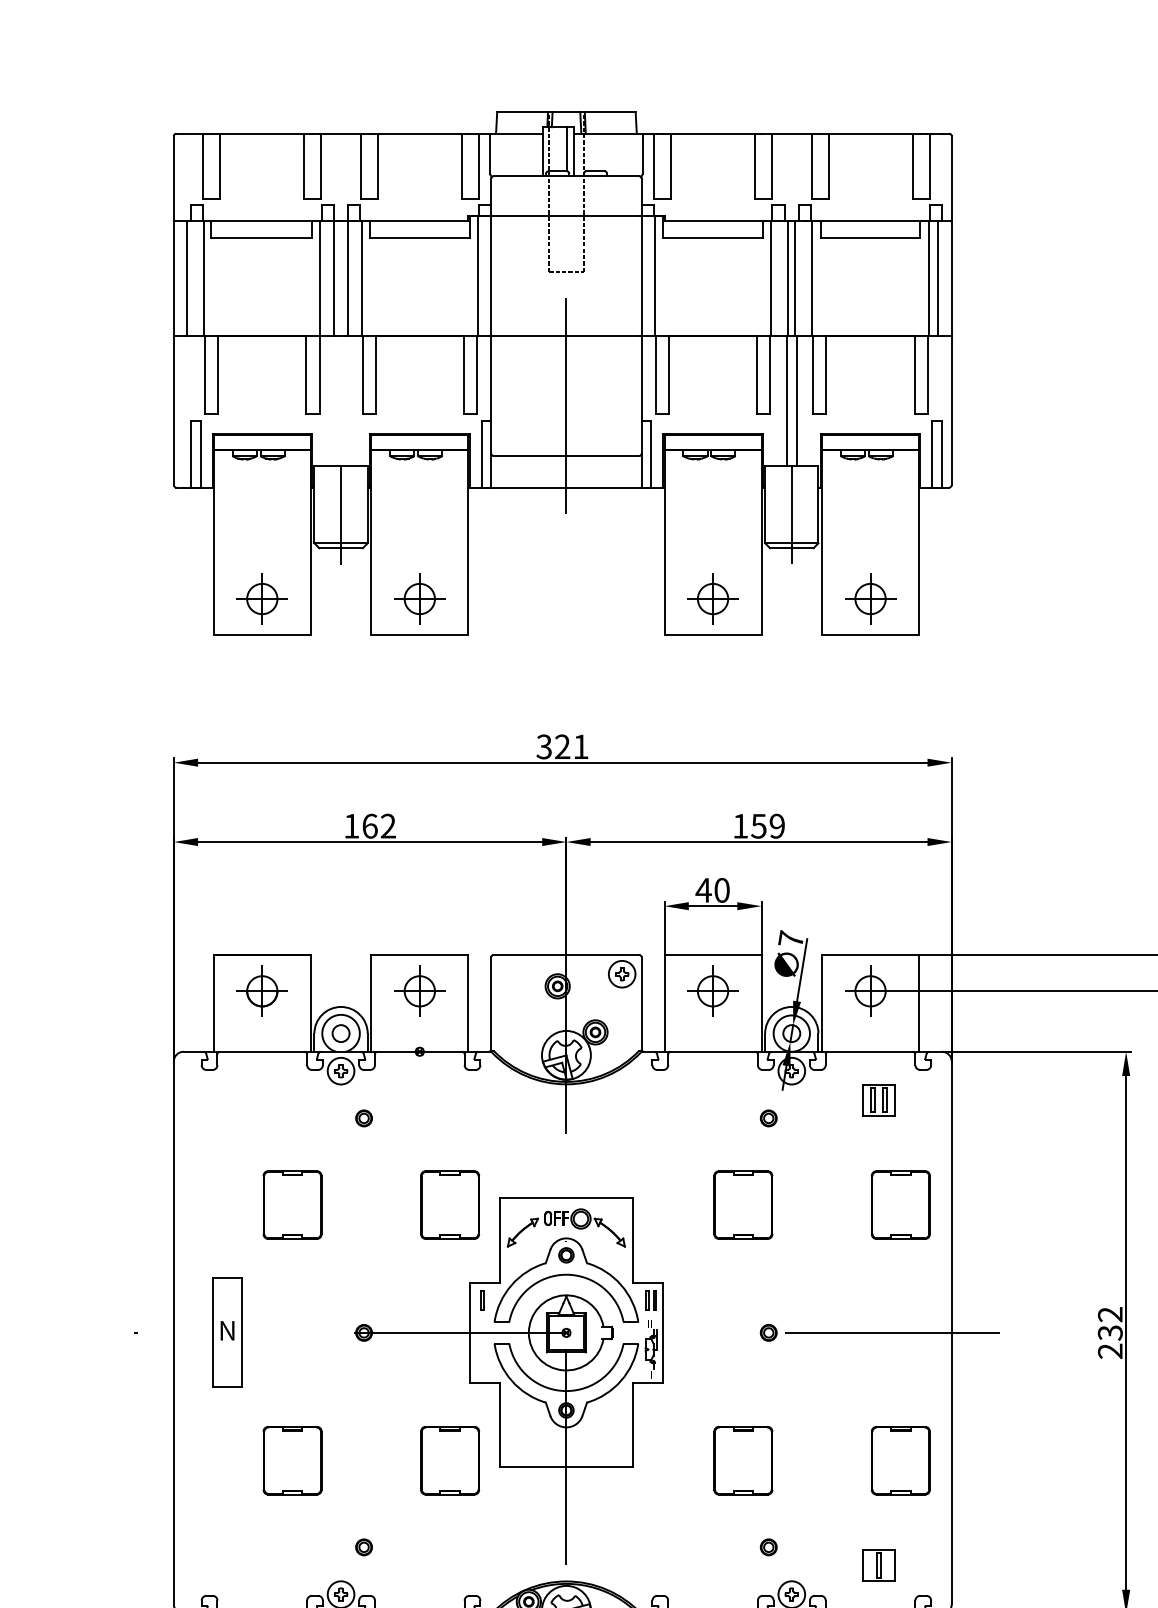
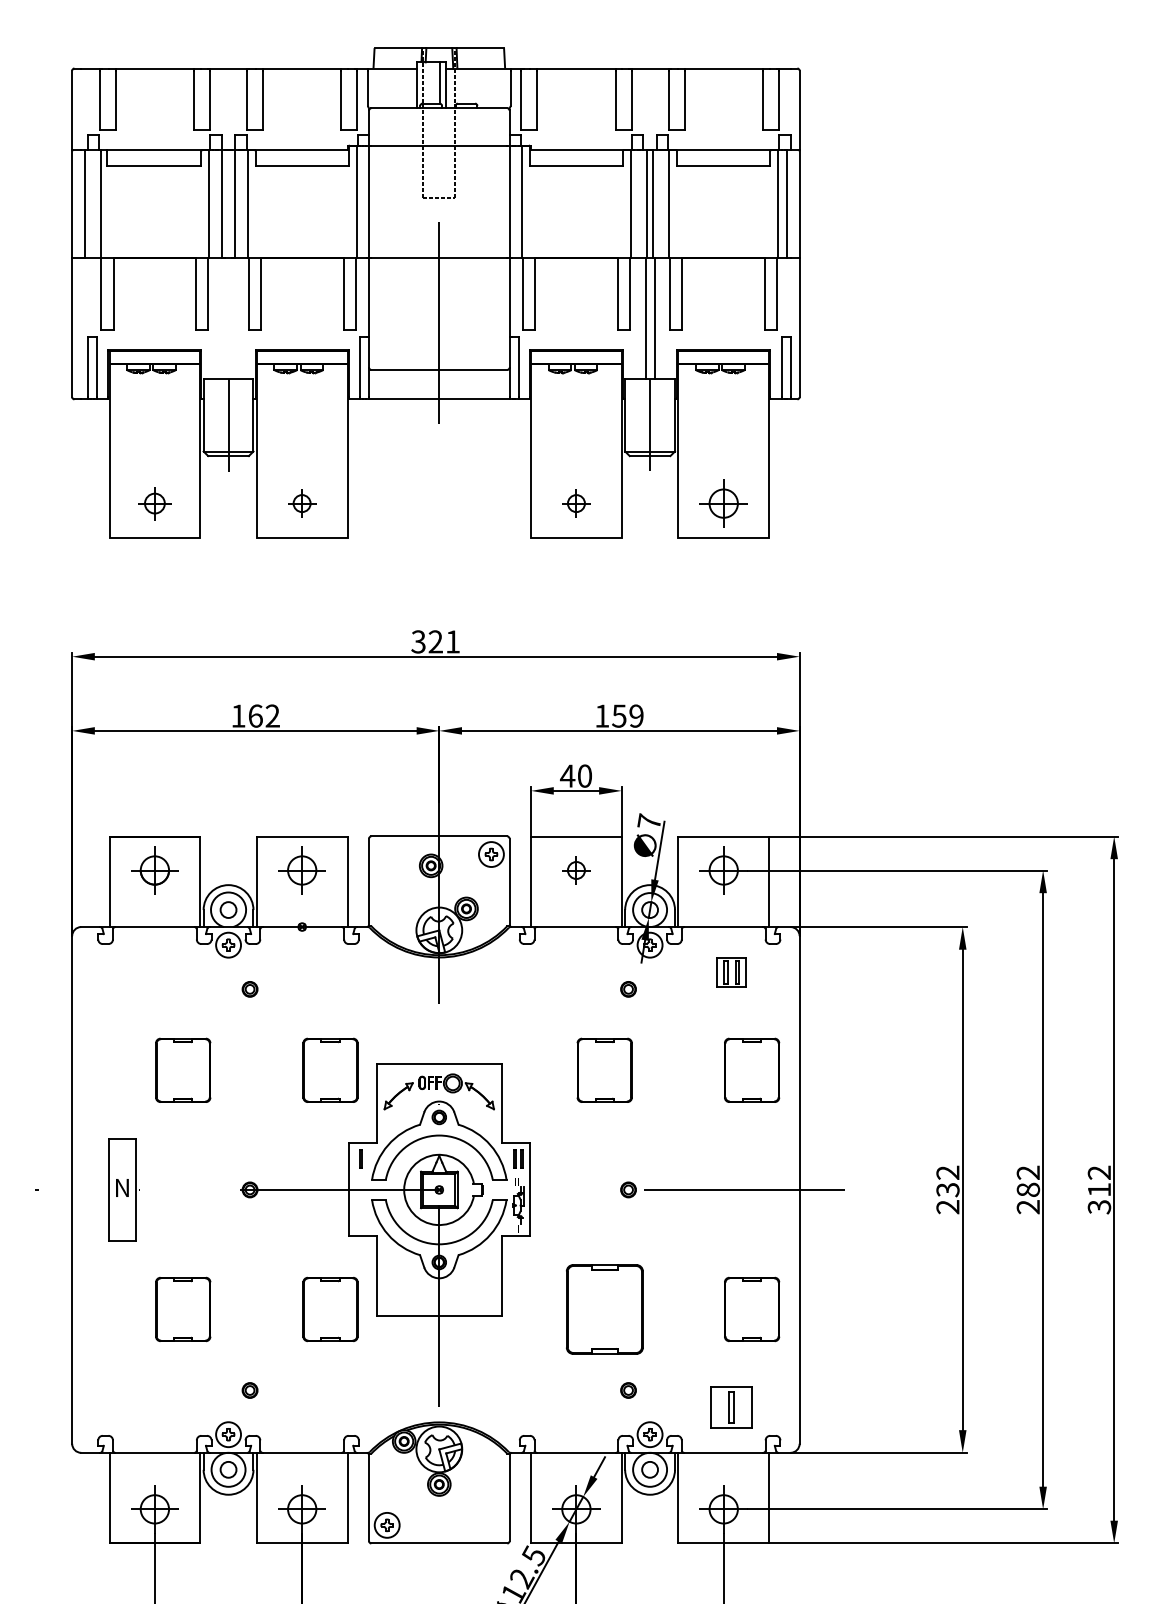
part: (261, 598) -> (154, 503), size x0.7
part: (419, 598) -> (301, 503), size x0.6
part: (713, 598) -> (576, 503), size x0.6
part: (713, 991) -> (576, 870), size x0.6
part: (743, 1460) -> (604, 1309), size x1.4
part: (878, 1565) -> (731, 1407), size x1.4

